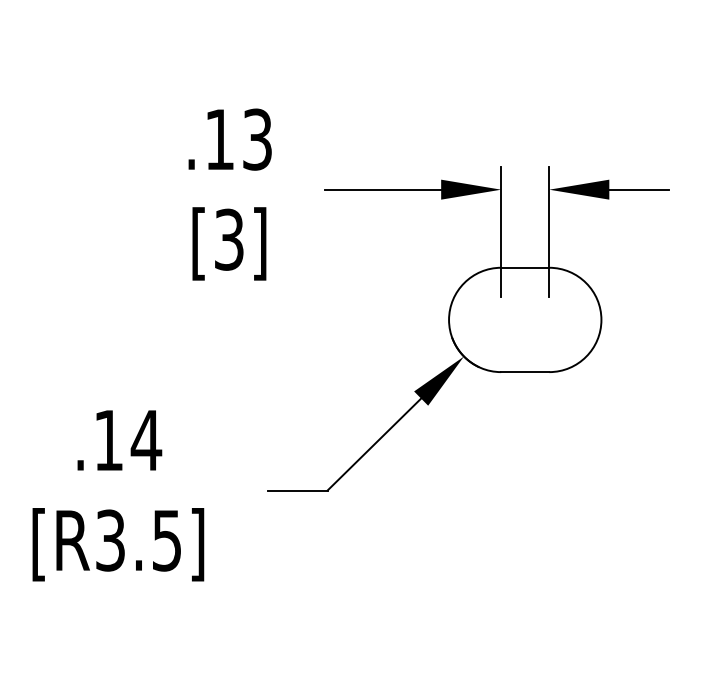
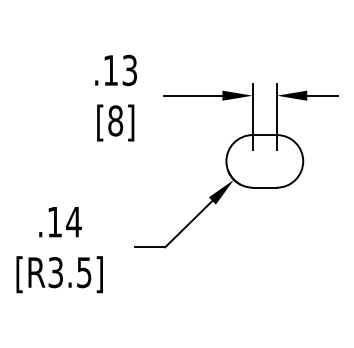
text: (228, 238) -> (115, 120), [3] -> [8]

